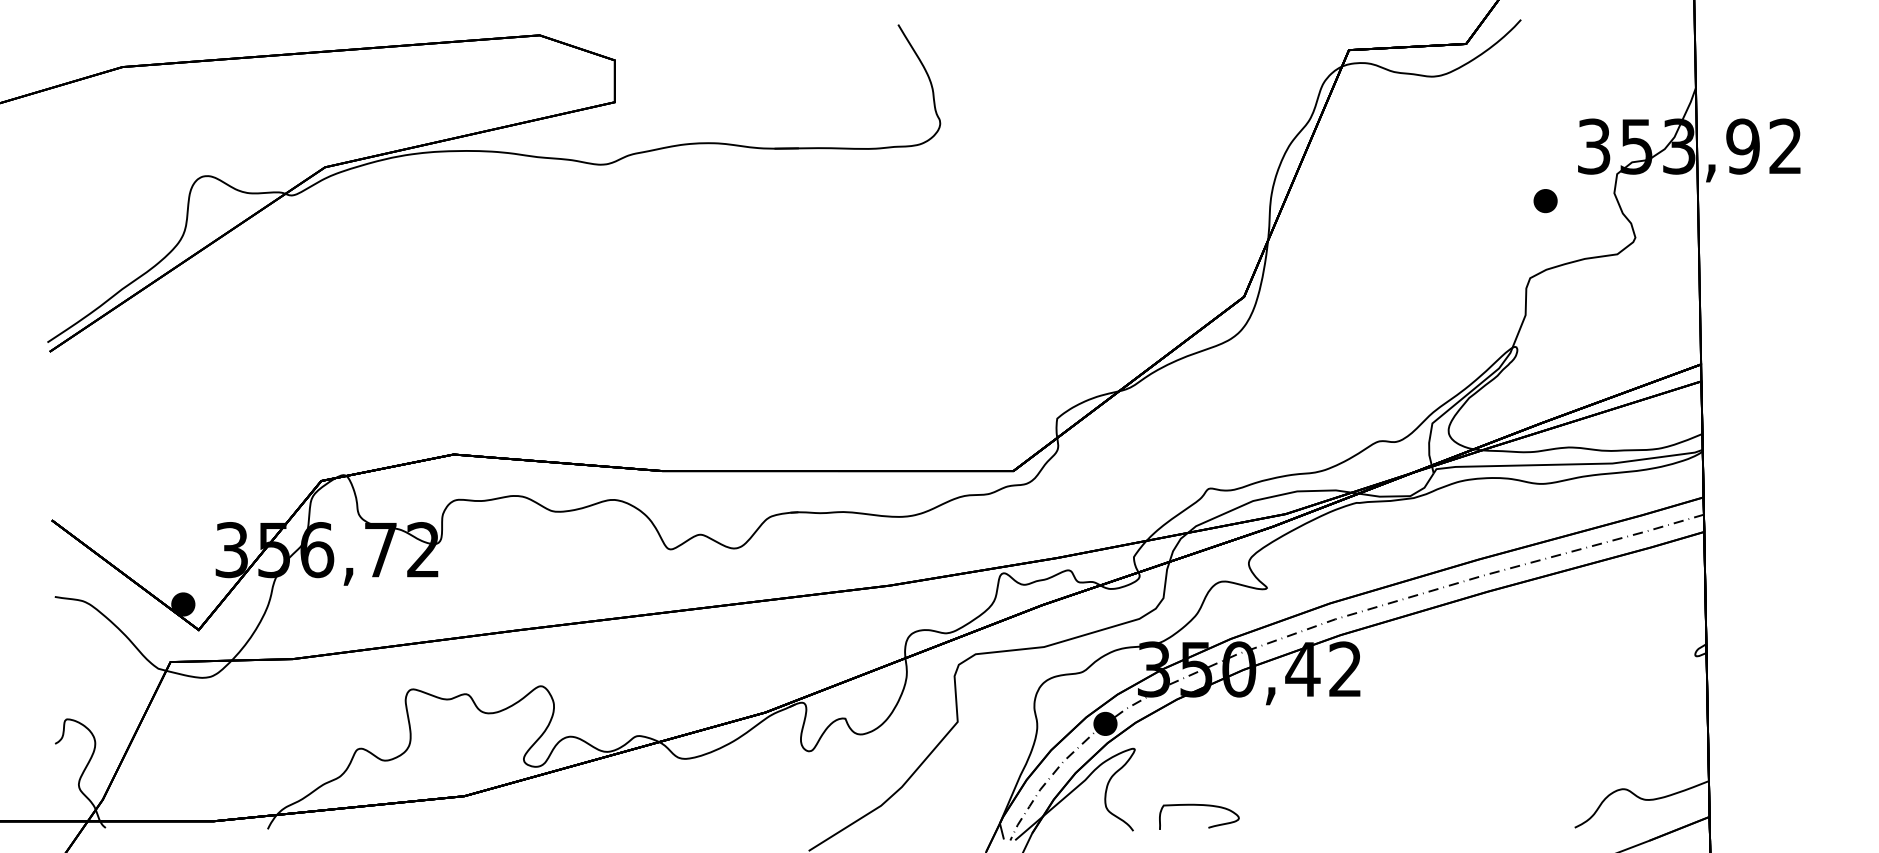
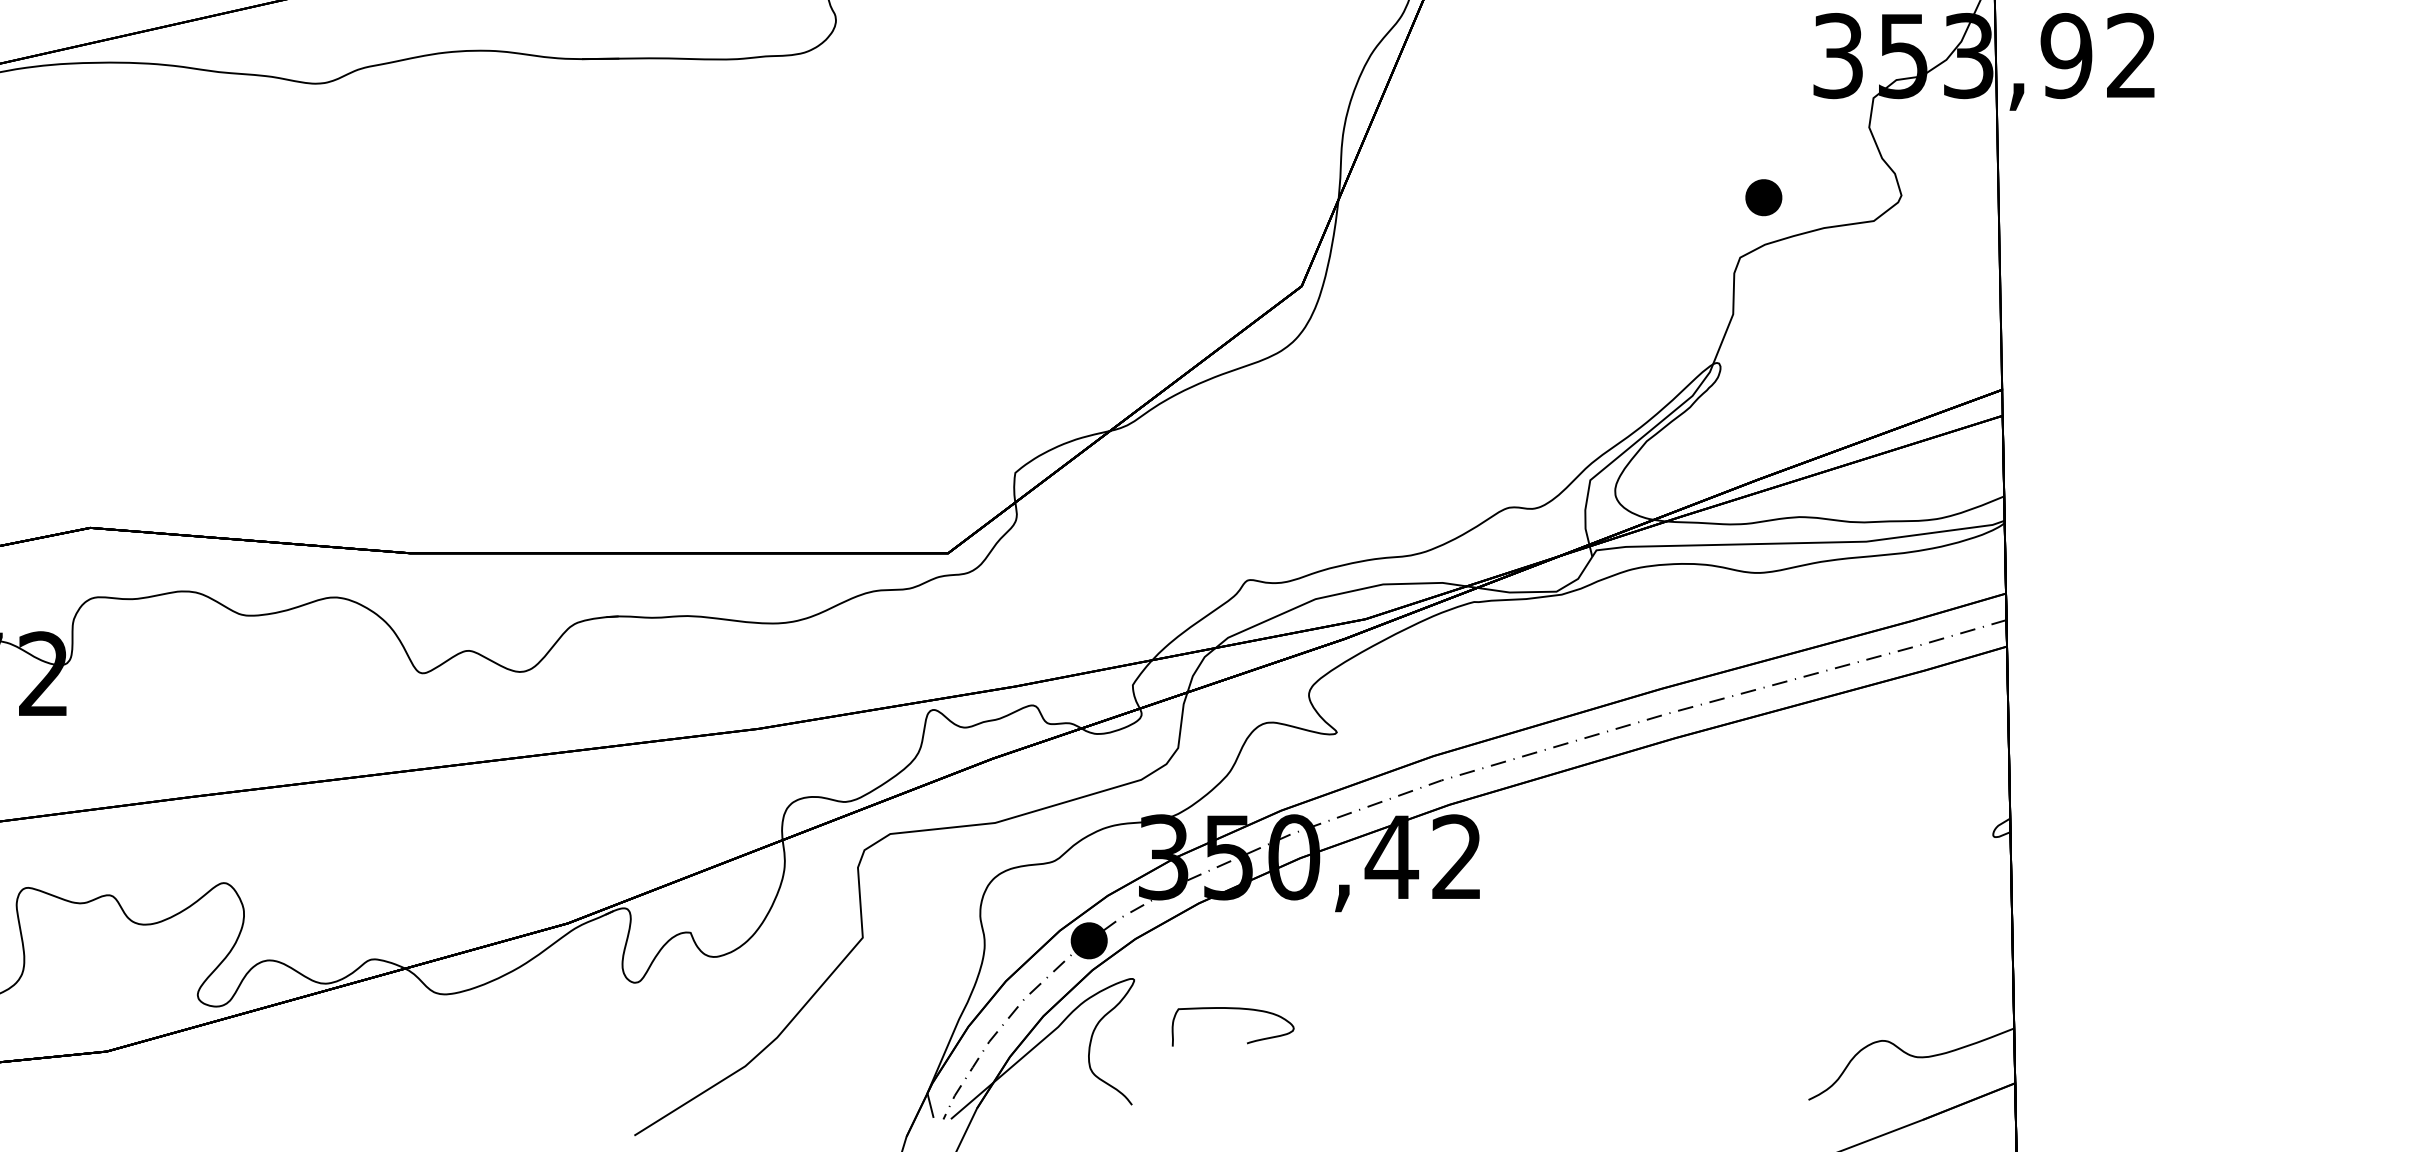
part: (1545, 201) -> (1763, 198), moved
curve: (1199, 805) -> (1233, 1009), moved

